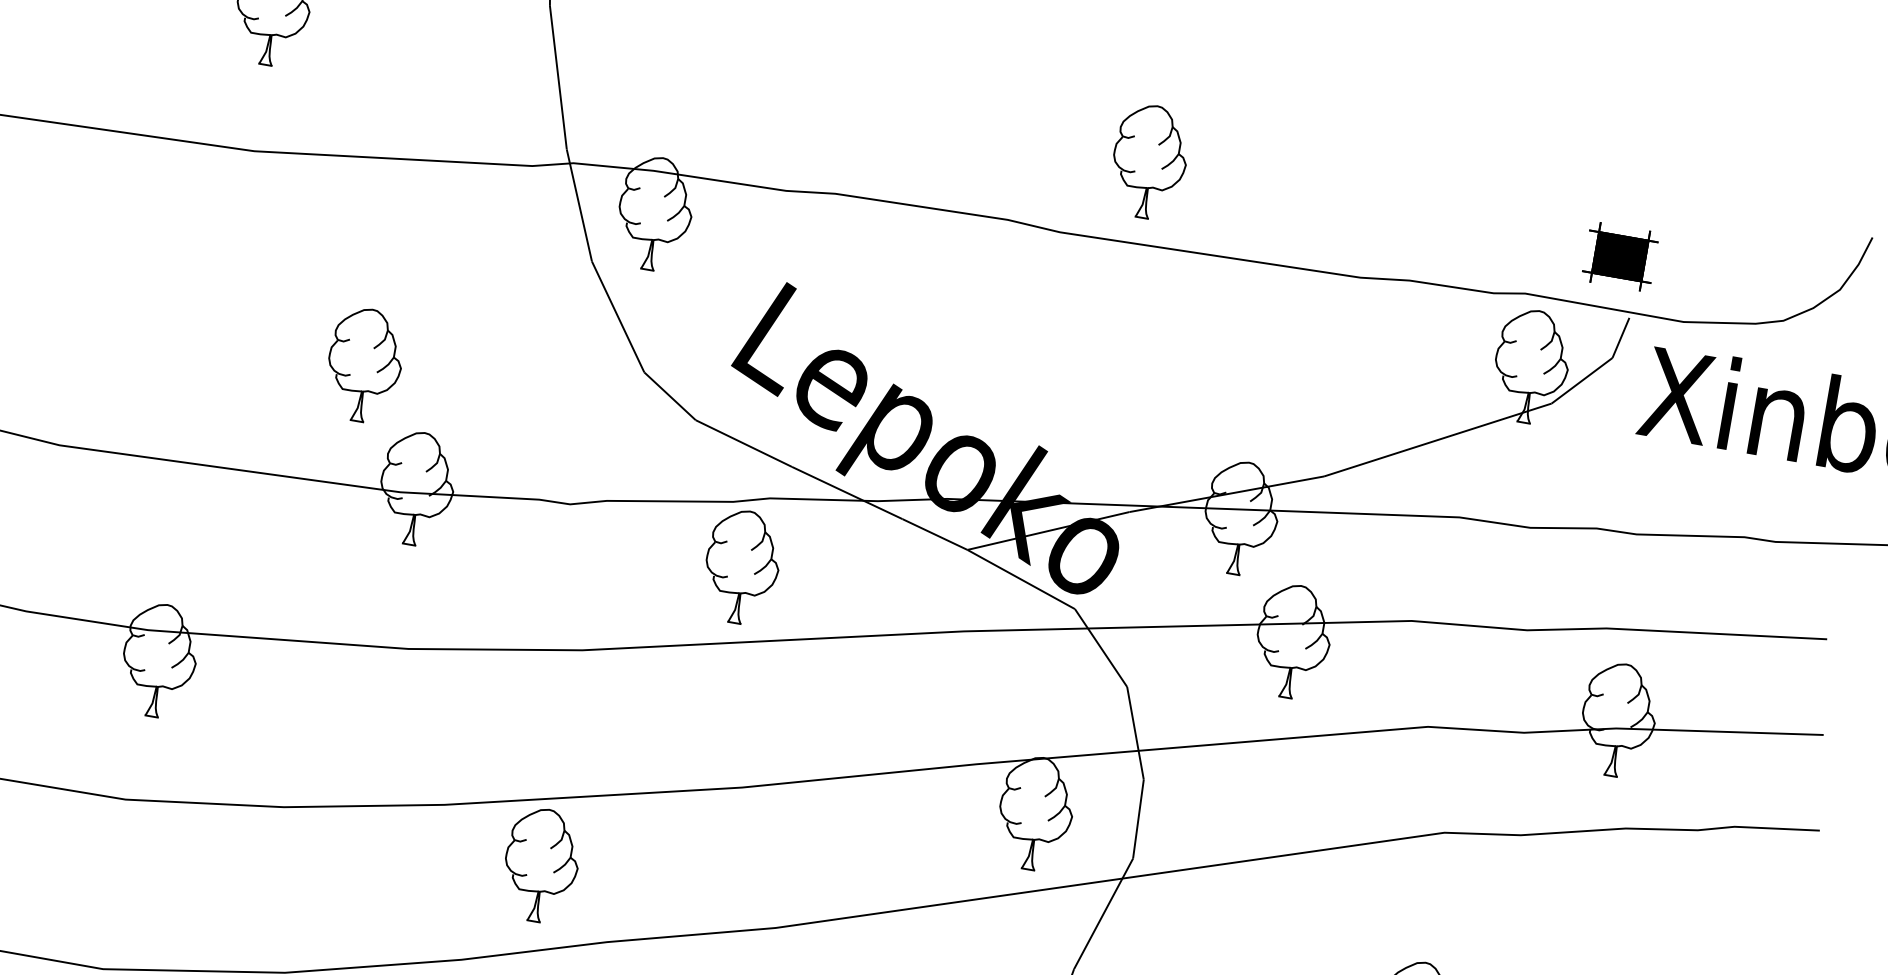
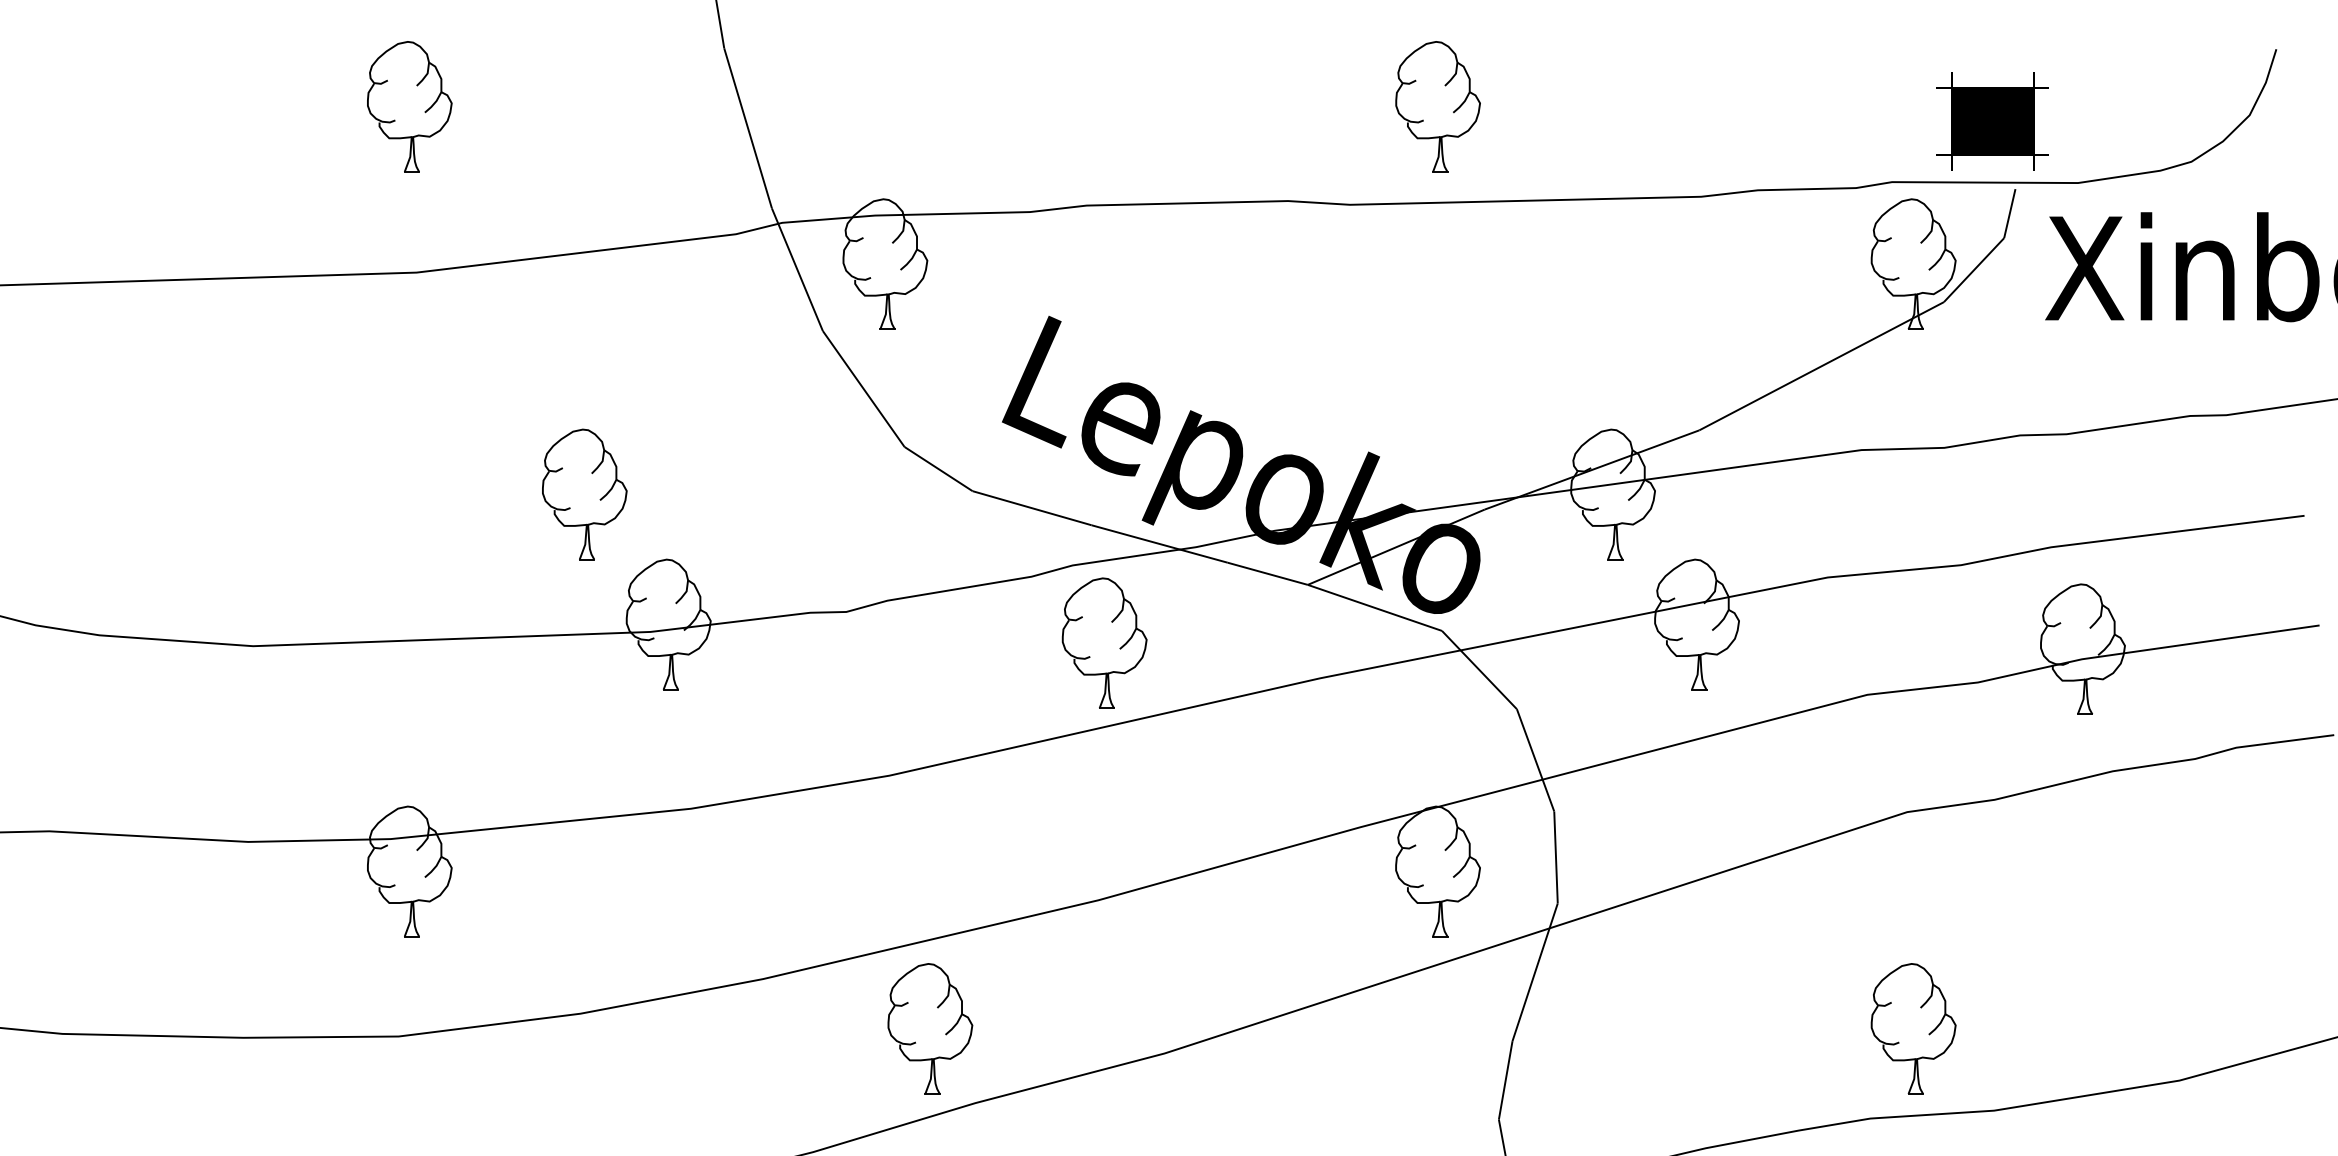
part: (1619, 256) -> (1992, 121), size x1.4
part: (742, 566) -> (1104, 642), moved
part: (541, 865) -> (930, 1028), moved

